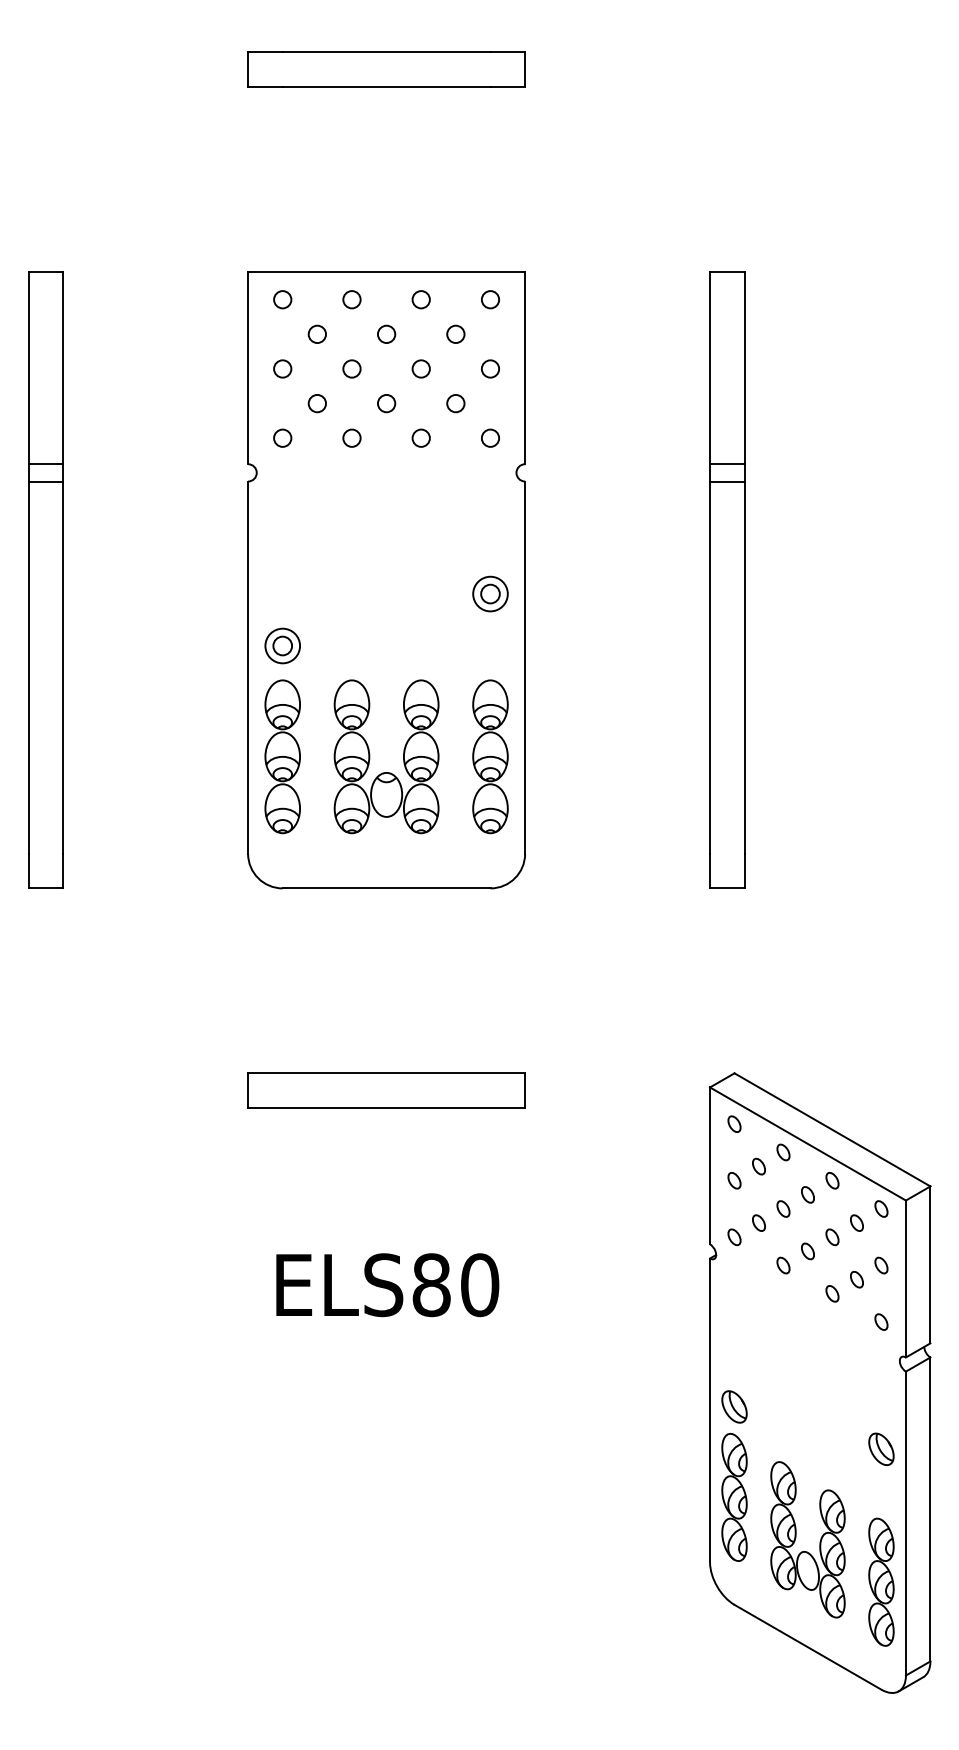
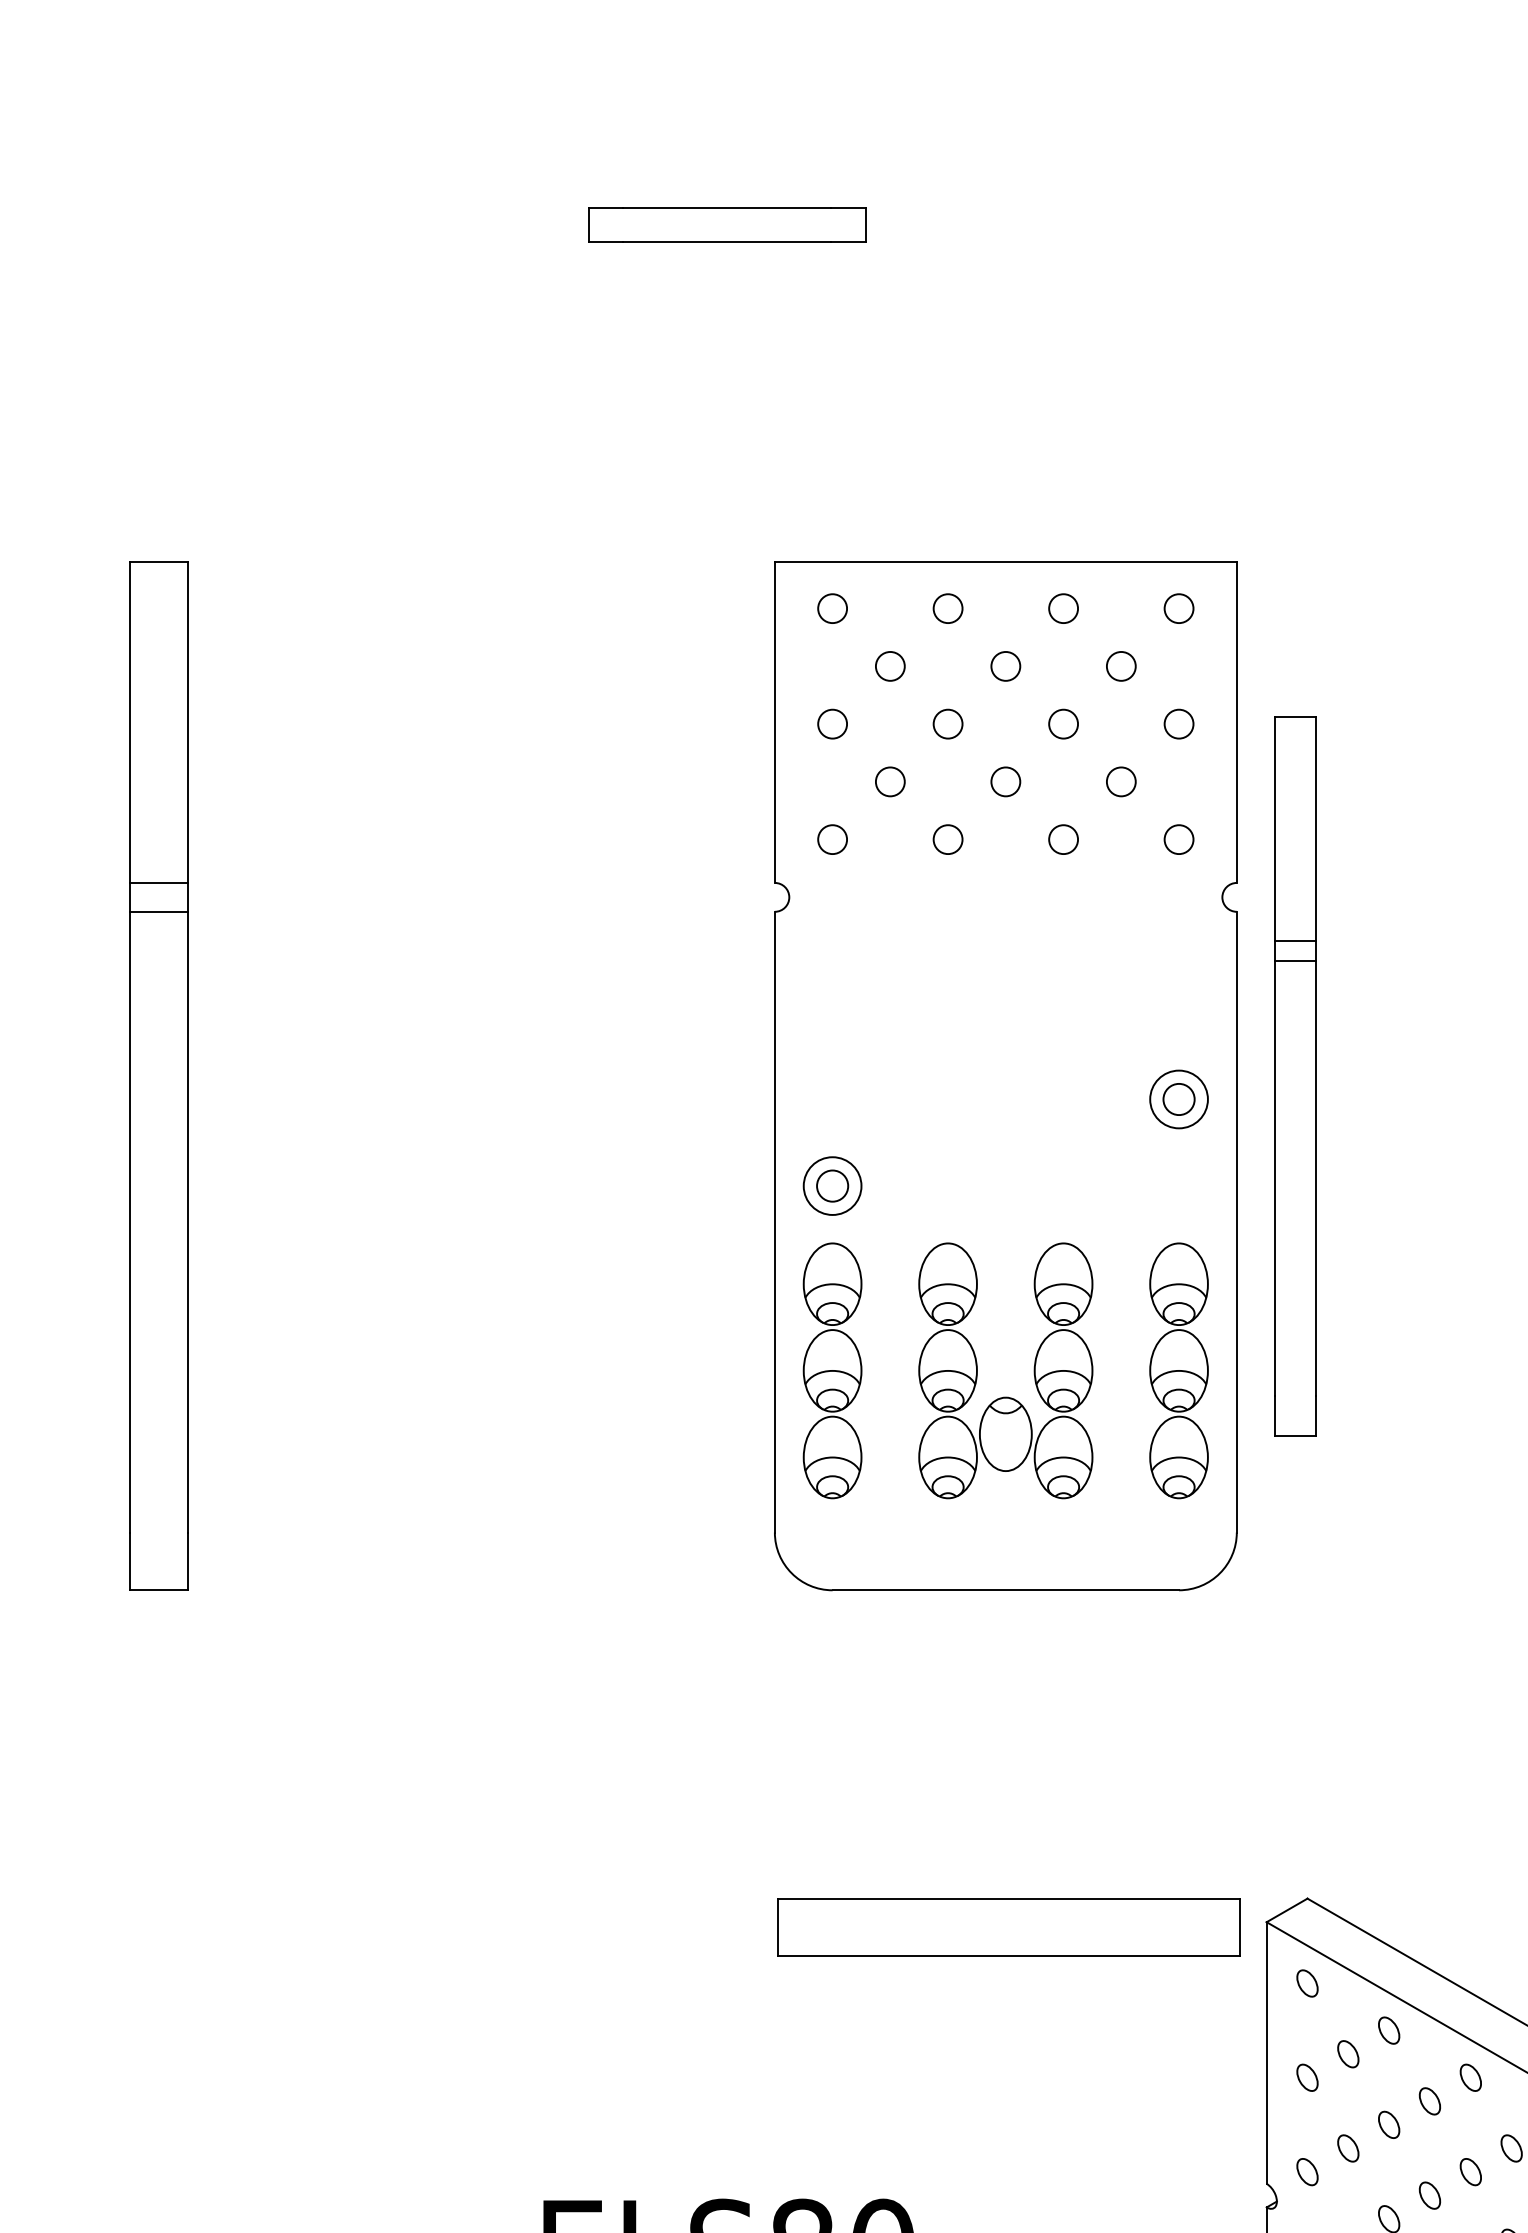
part: (386, 69) -> (727, 224), size x0.6
part: (727, 579) -> (1295, 1075), size x0.7
part: (386, 580) -> (1005, 1076), moved
part: (386, 1090) -> (1008, 1927), moved

